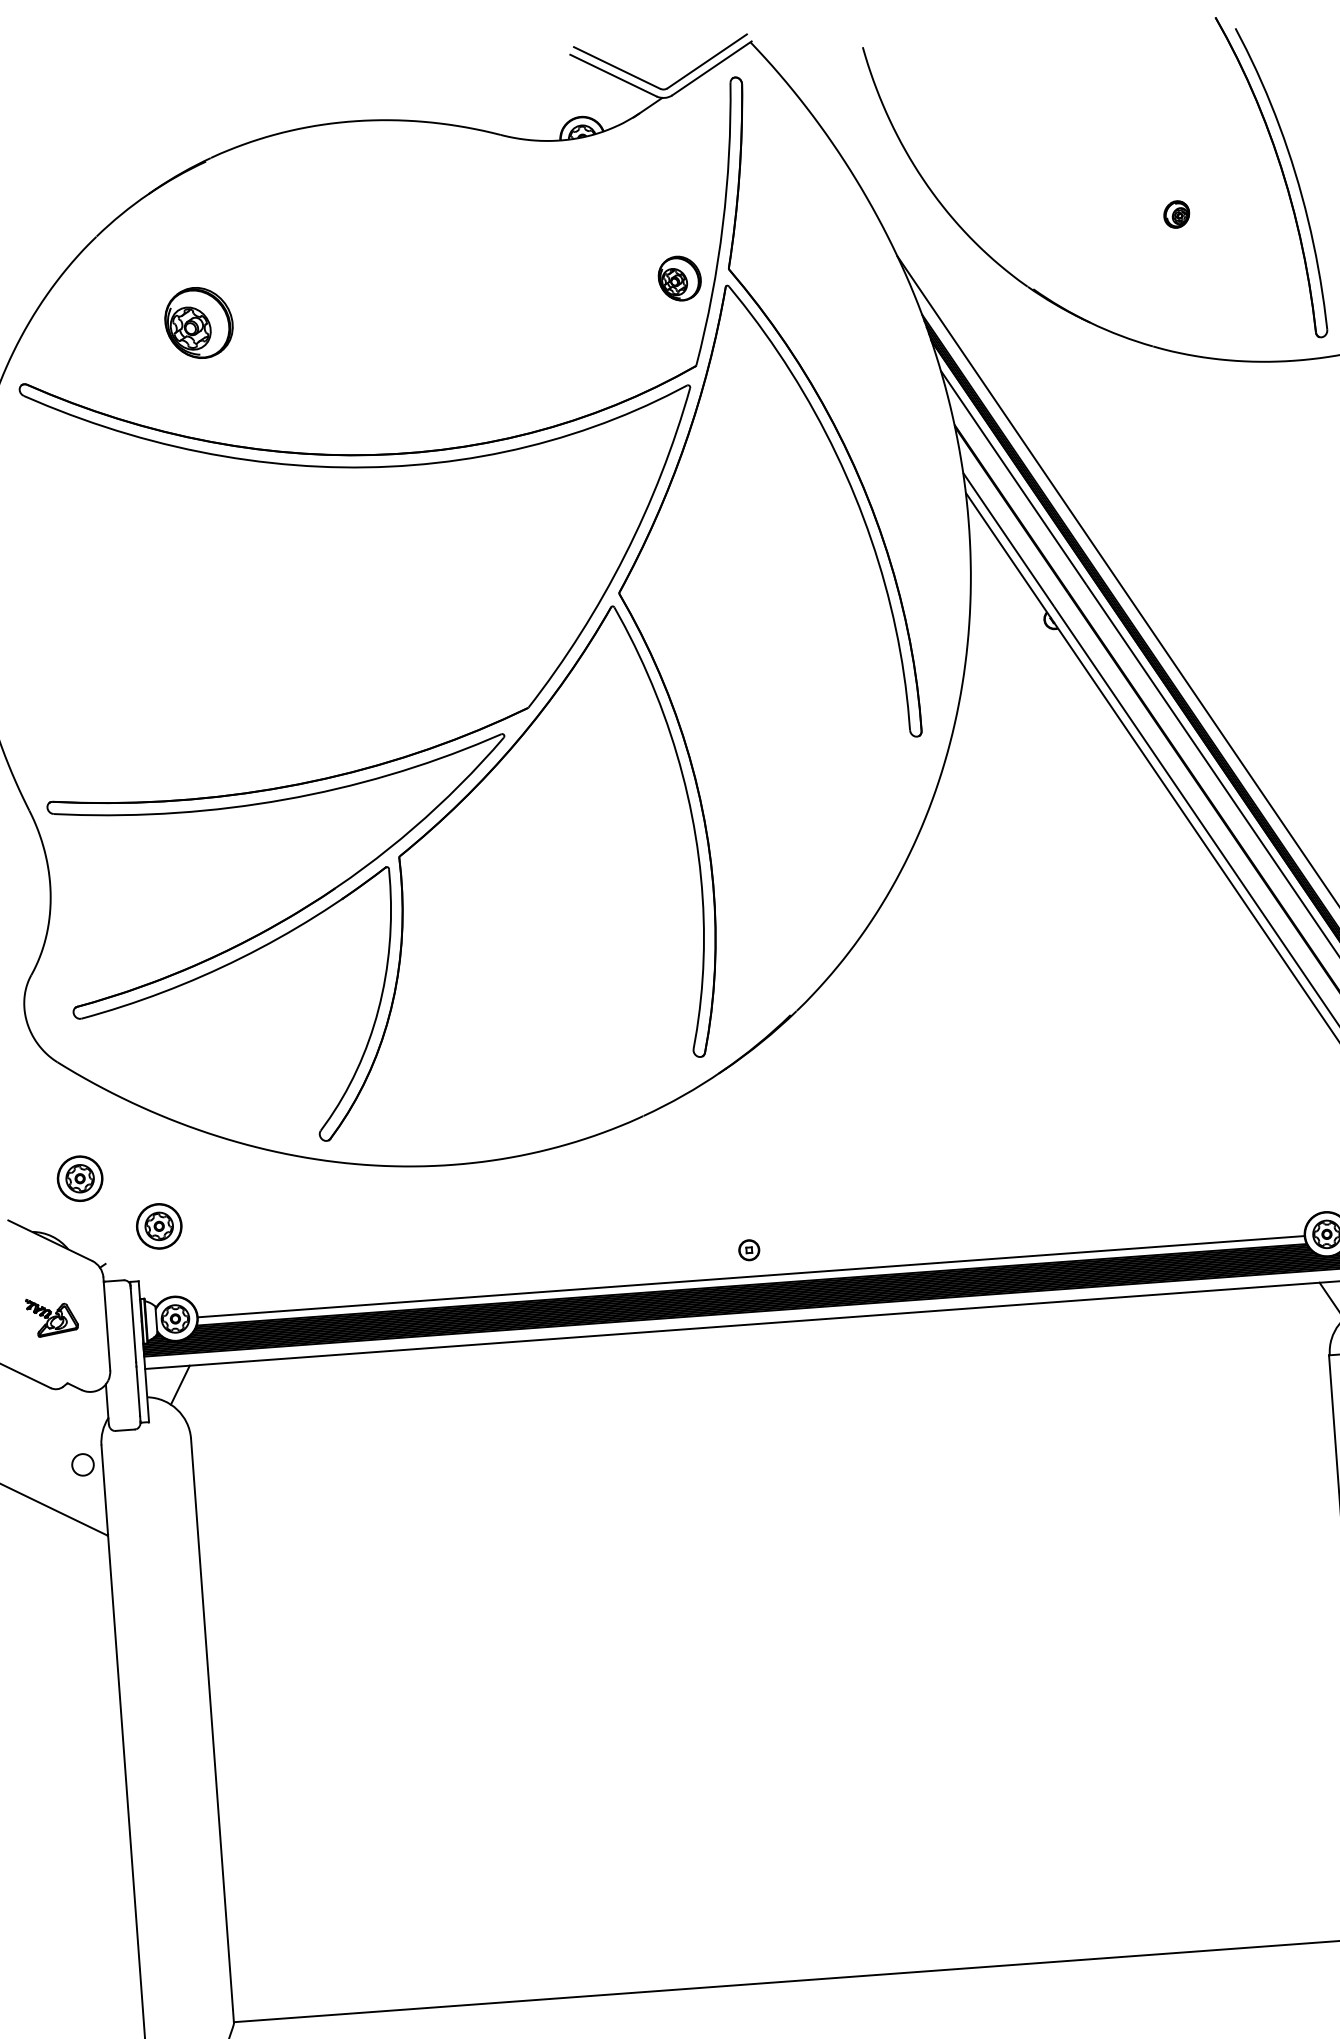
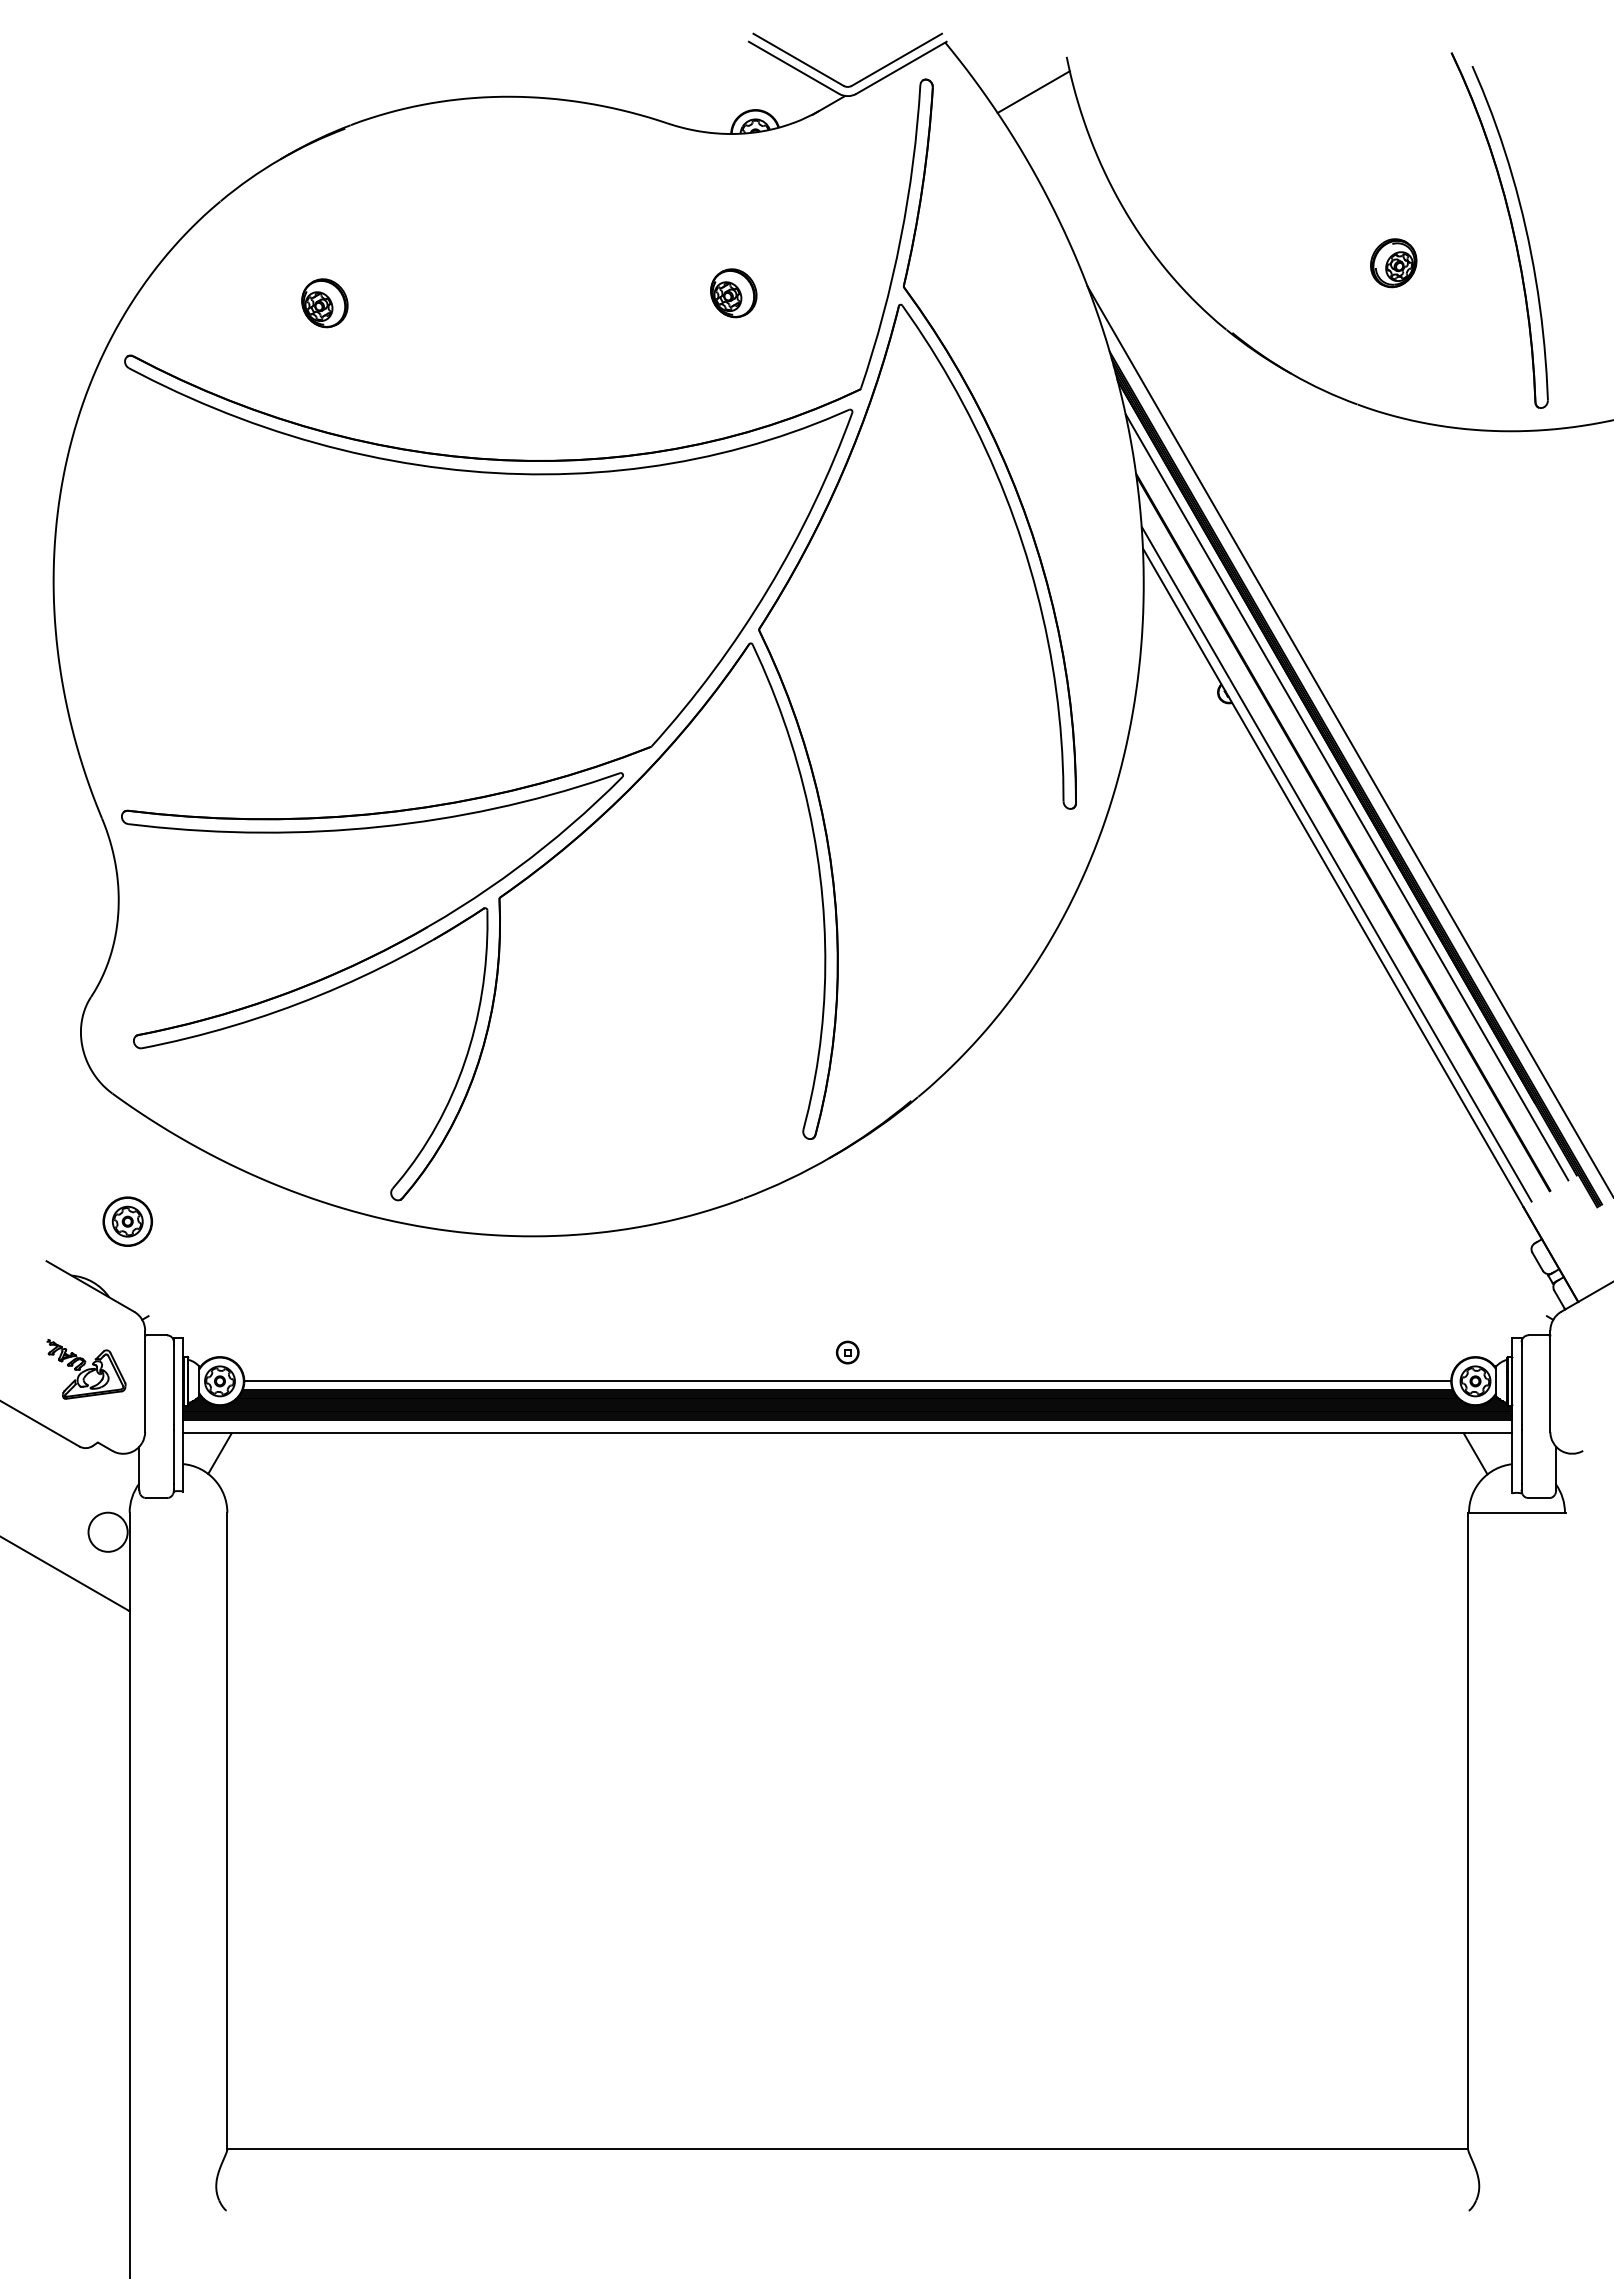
line: (834, 82) -> (1033, 92), added
part: (1176, 214) -> (1393, 263), size x1.67
part: (679, 278) -> (733, 293), moved
part: (198, 323) -> (324, 303), size x0.62
part: (158, 1226) -> (209, 1279), removed
part: (52, 1317) -> (86, 1369), size x1.43
circle: (82, 1464) -> (107, 1531), size x1.67

